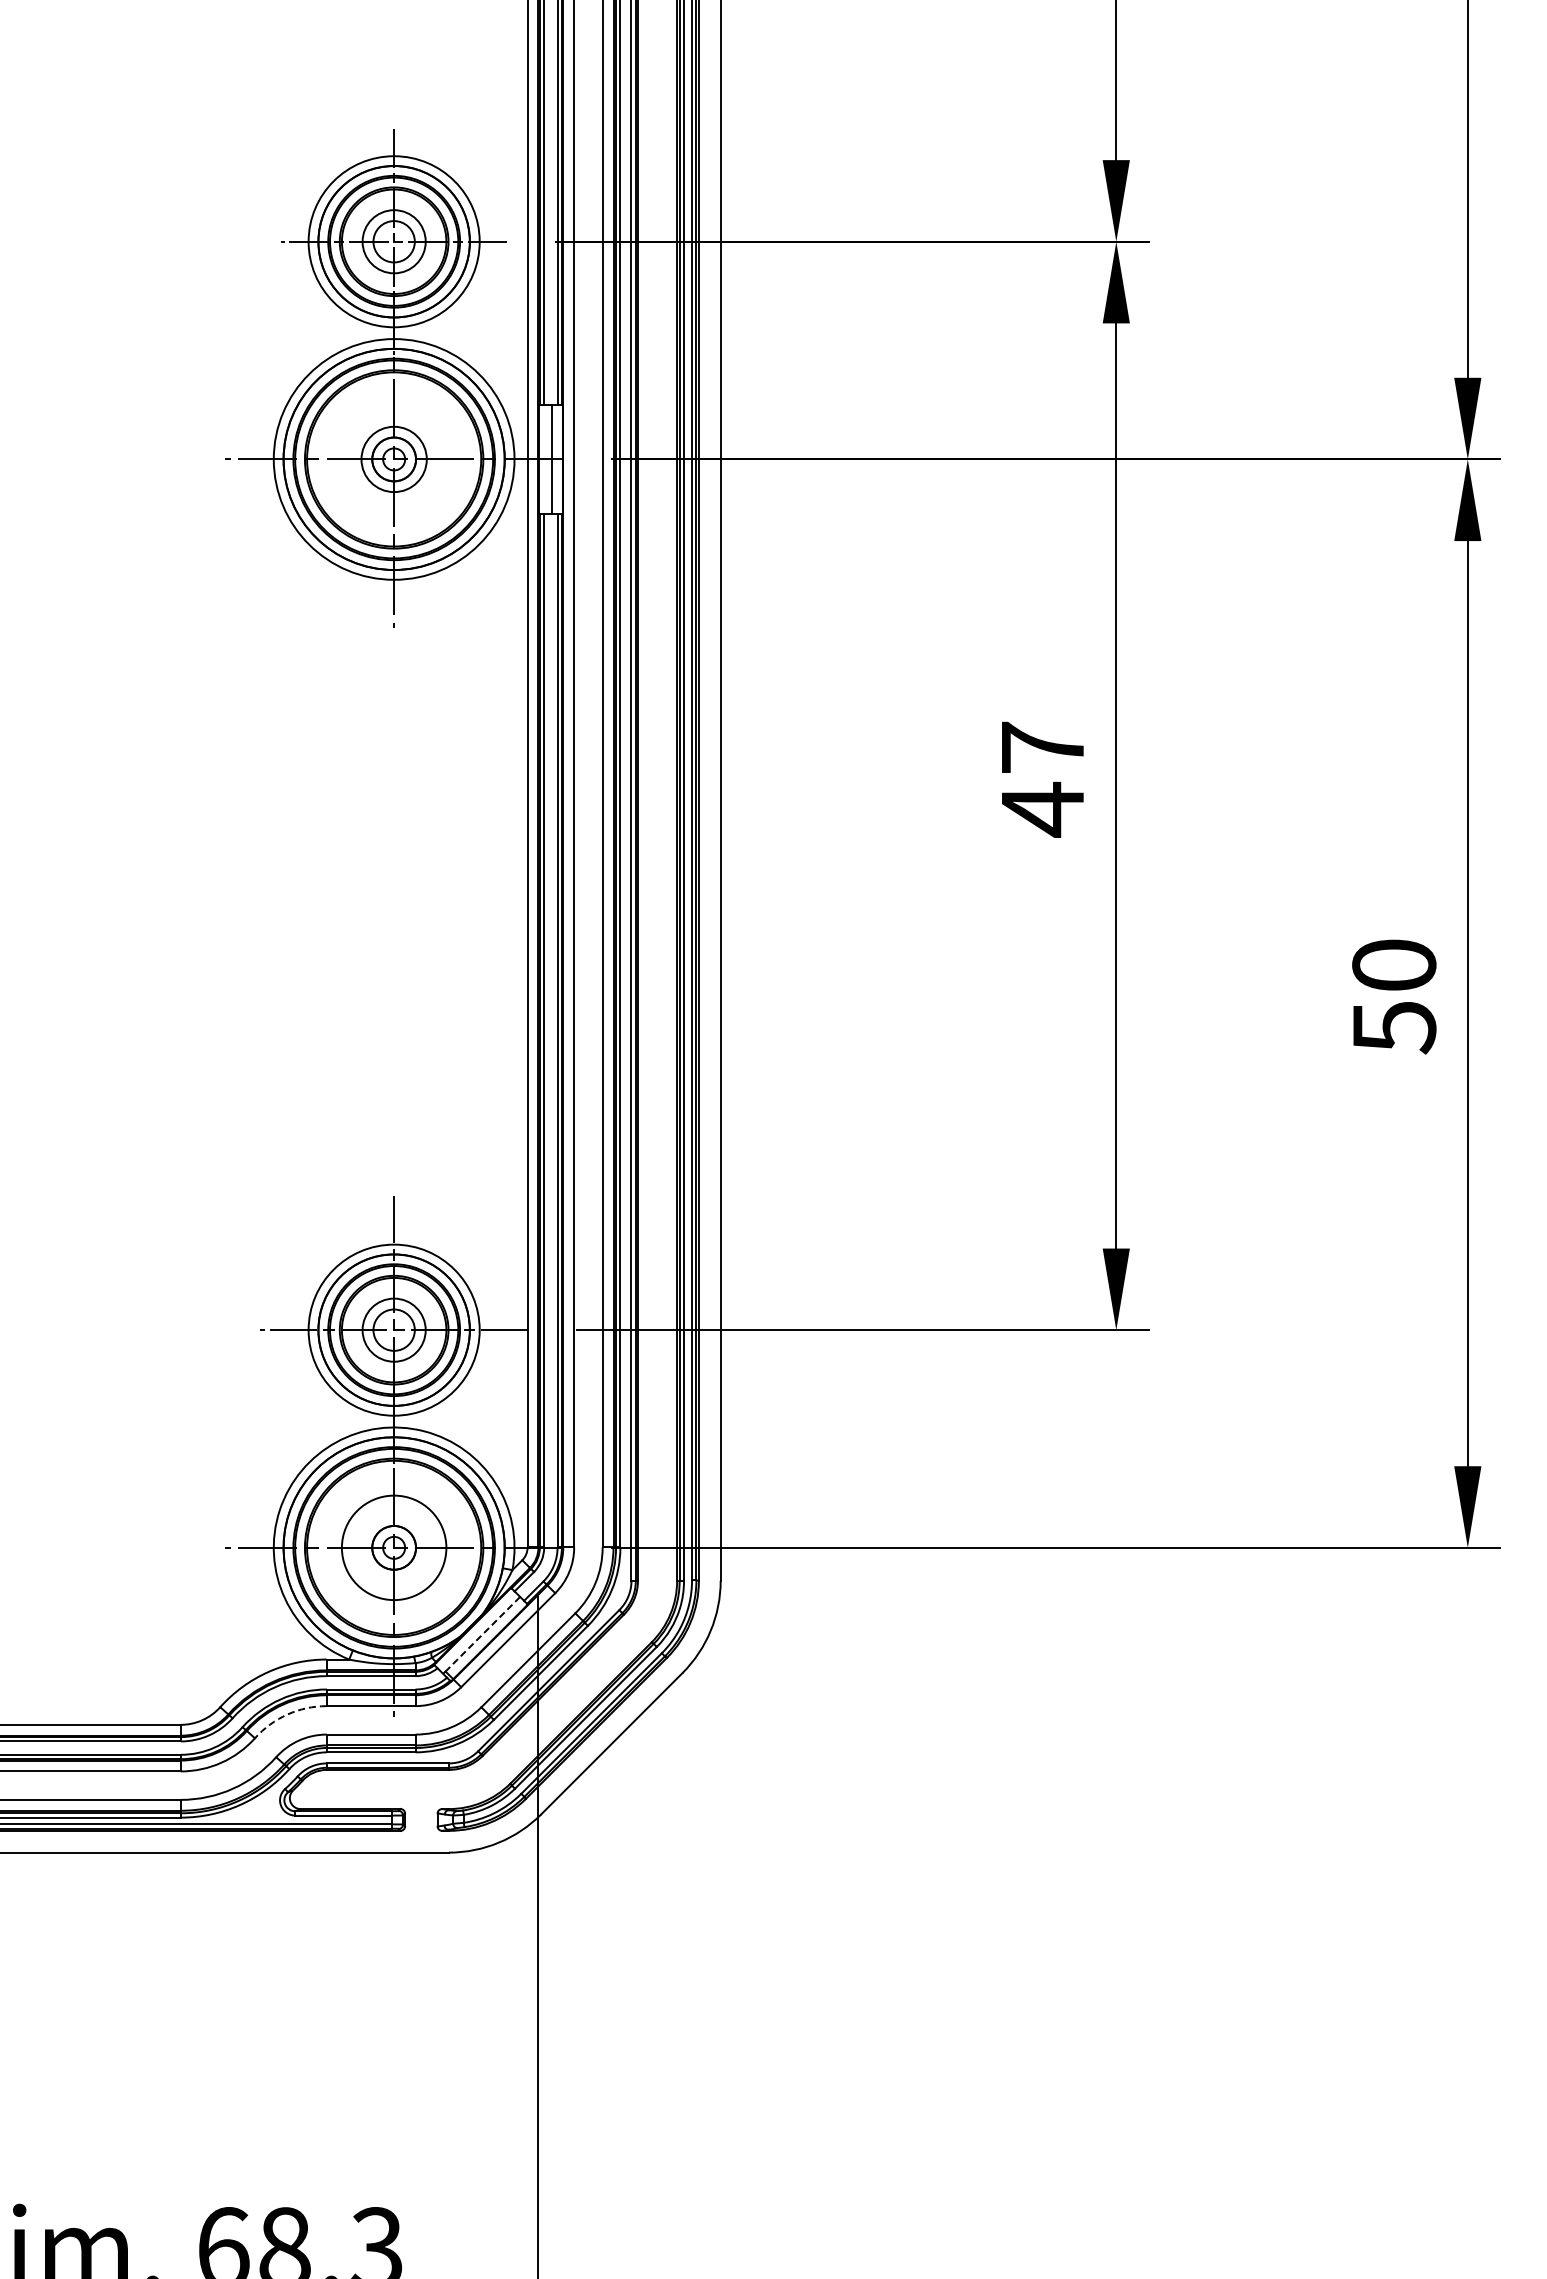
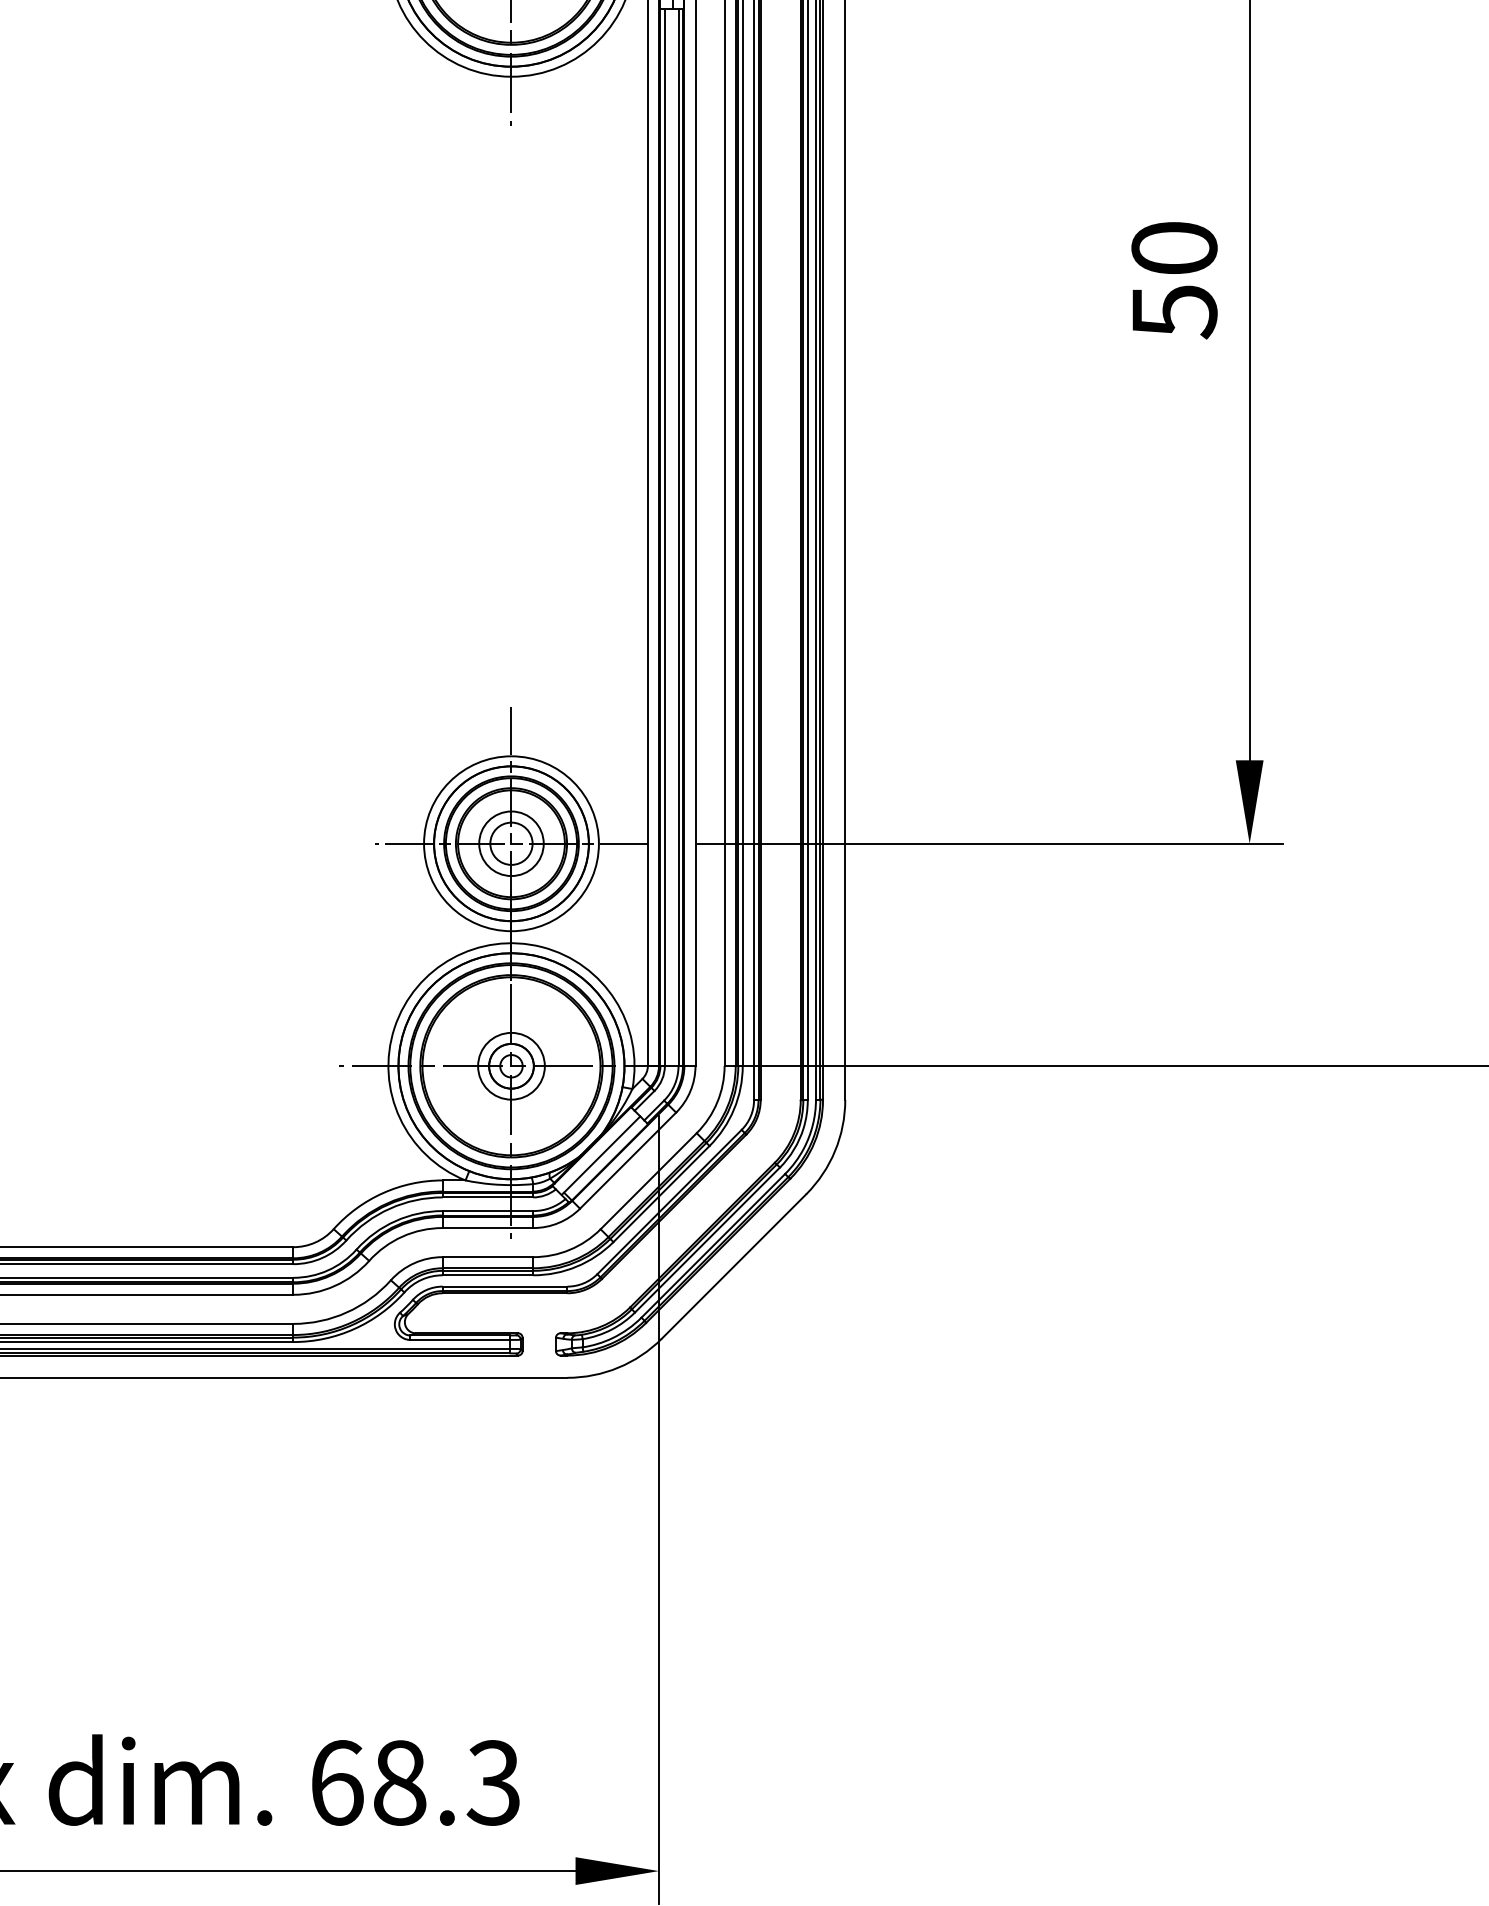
text: (1042, 779) -> (1174, 280), 47 -> 50
circle: (393, 1547) -> (510, 1065), size x0.62
line: (482, 1634) -> (601, 1154), dashed -> solid
arc: (287, 1714) -> (402, 1236), dashed -> solid

